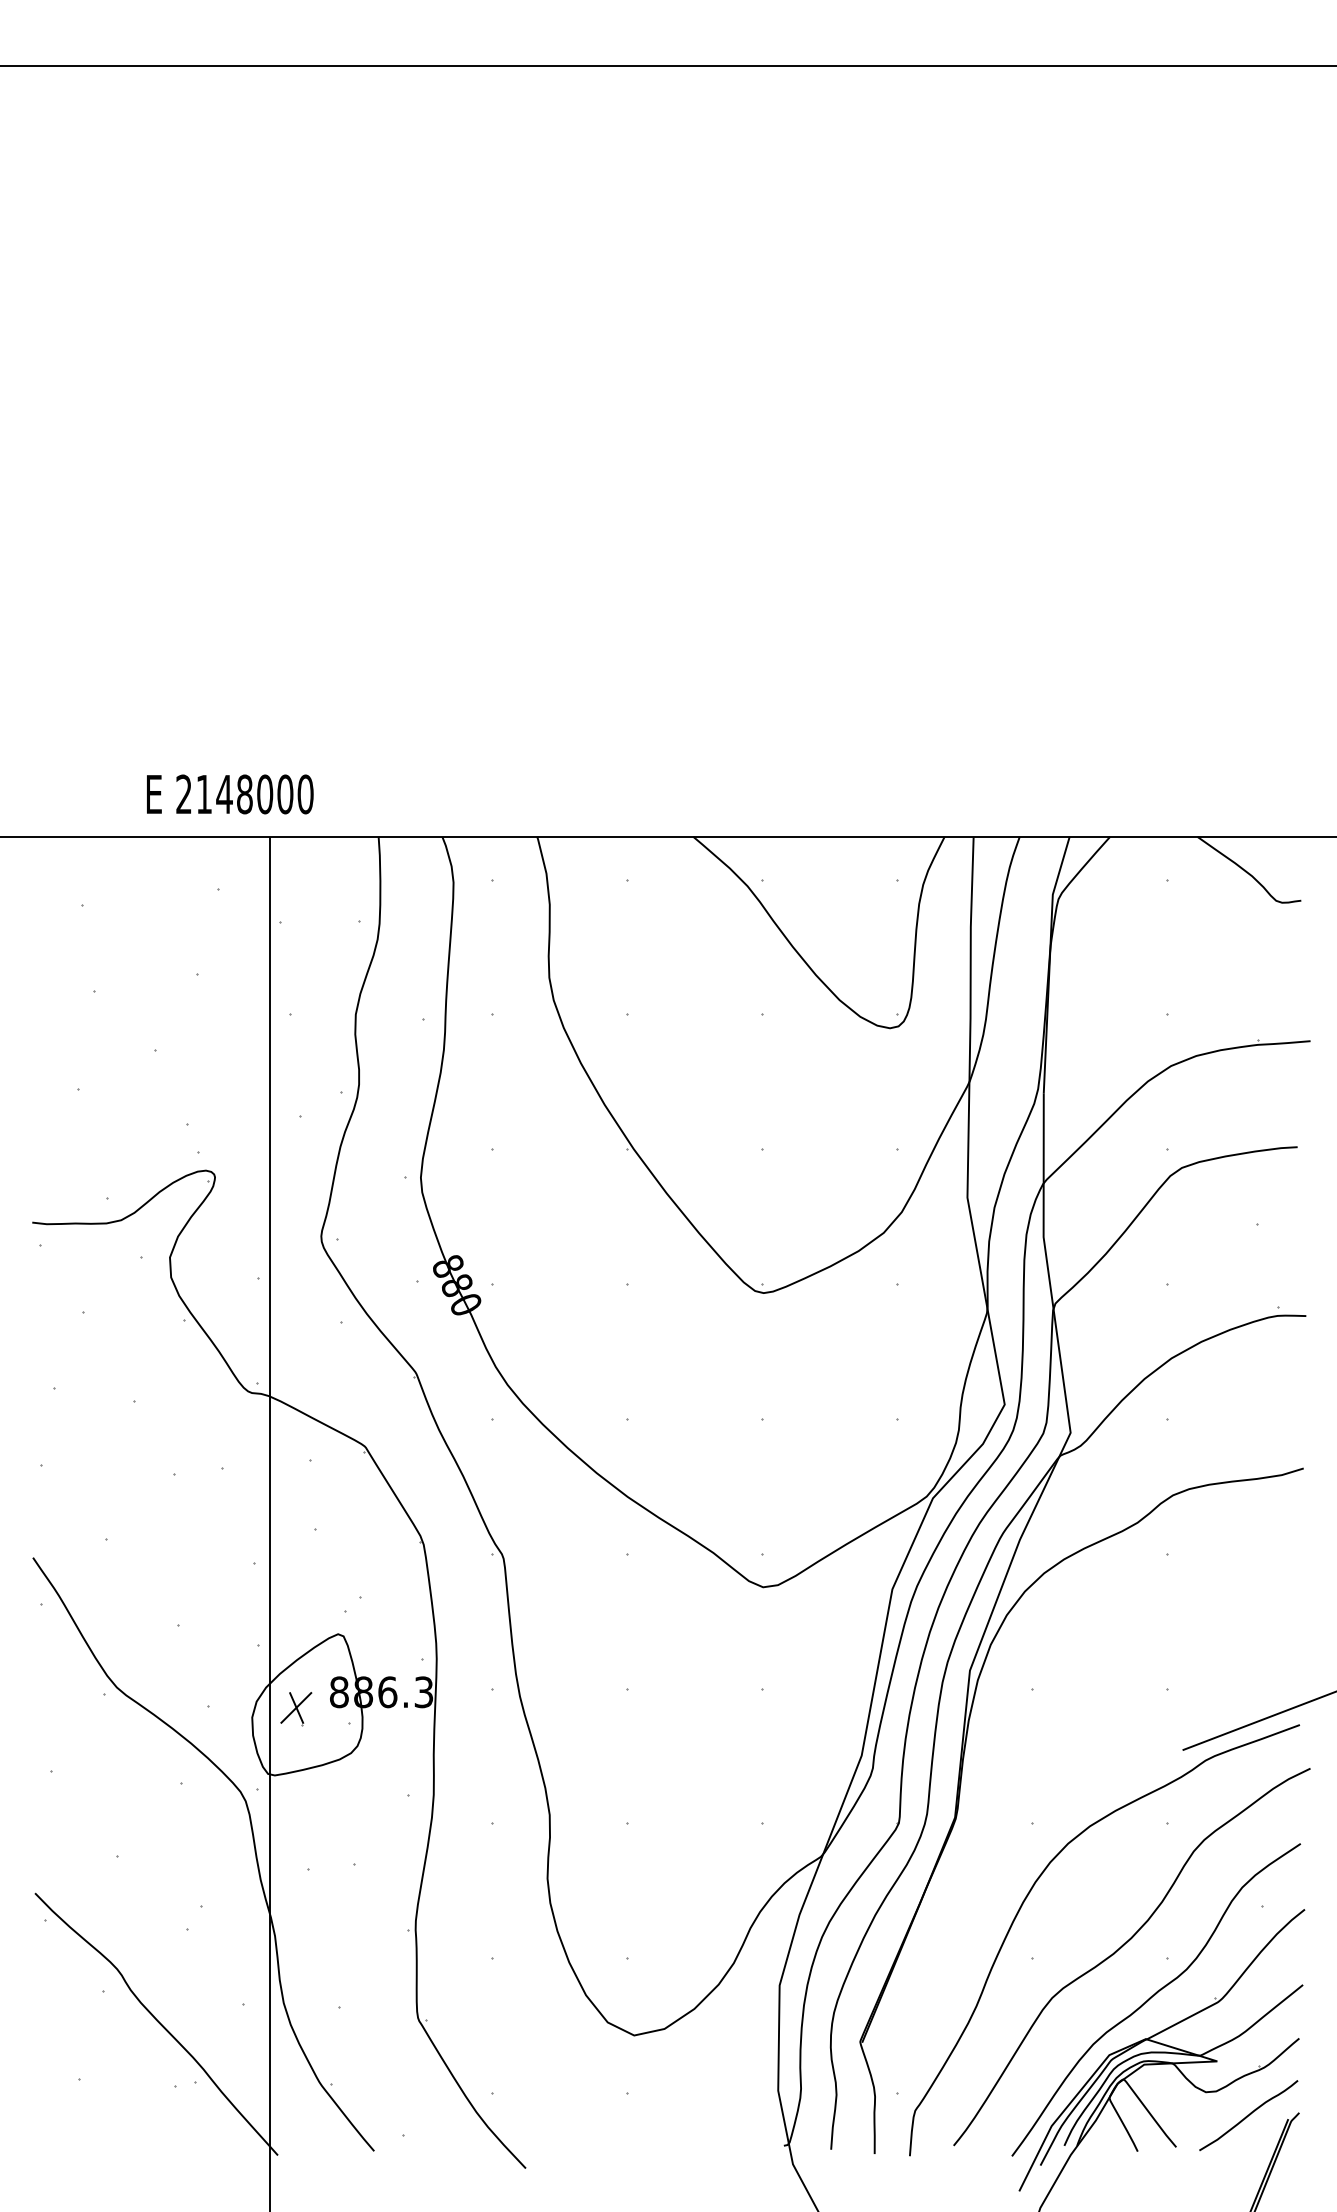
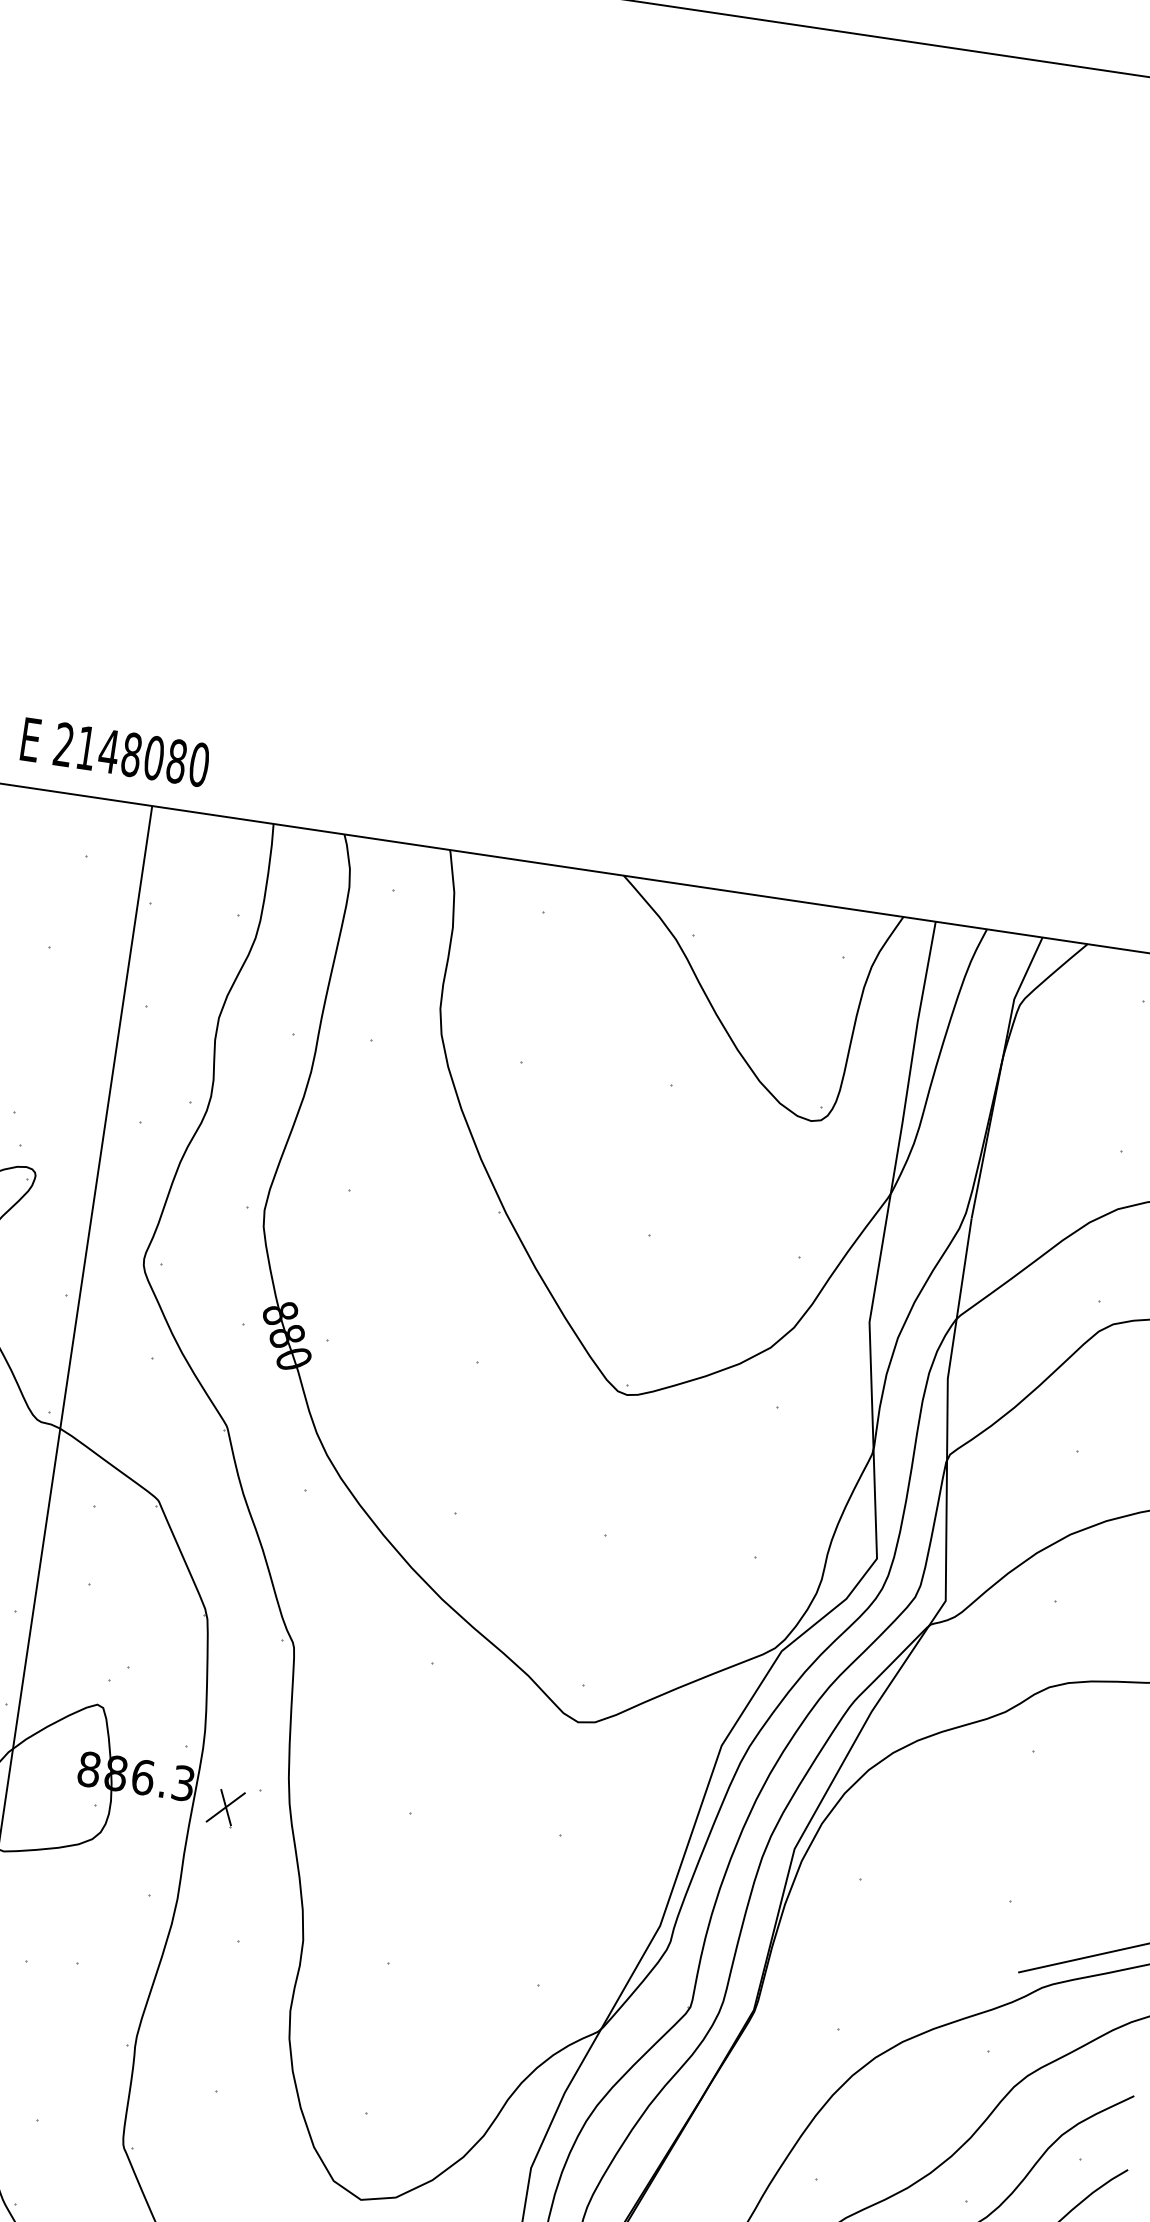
text: (285, 794) -> (176, 761), 2148000 -> 2148080
part: (296, 1709) -> (225, 1809), moved

